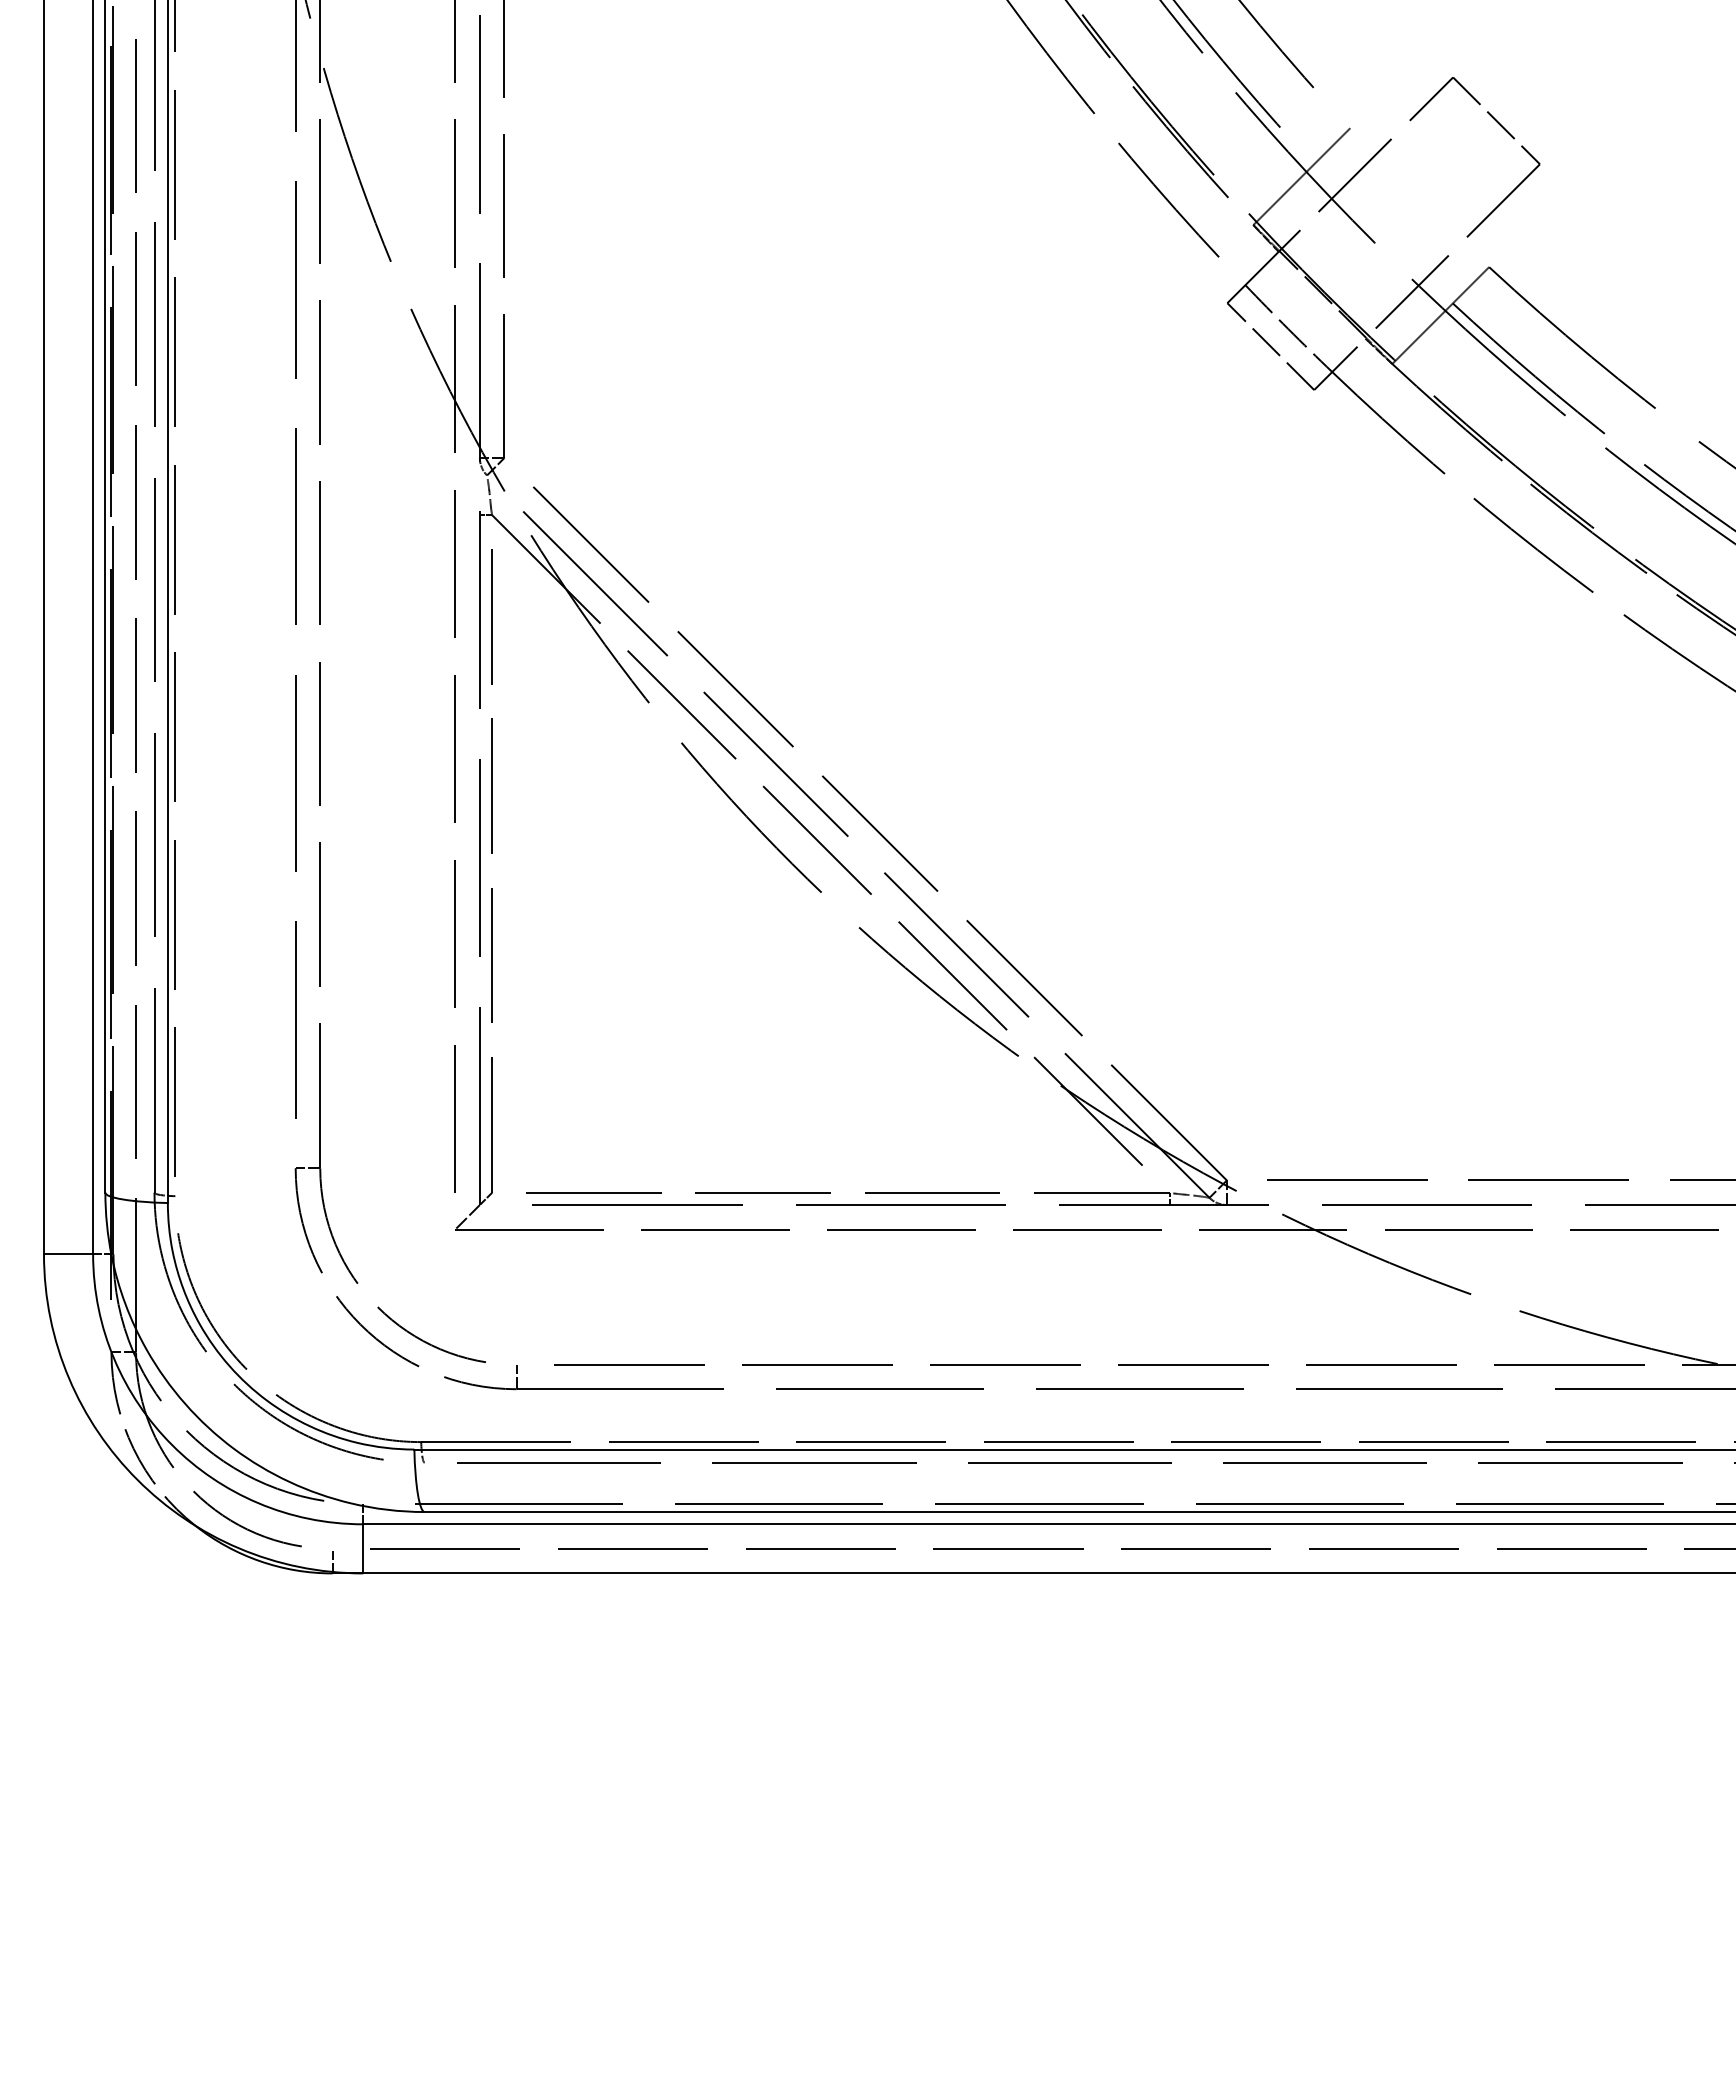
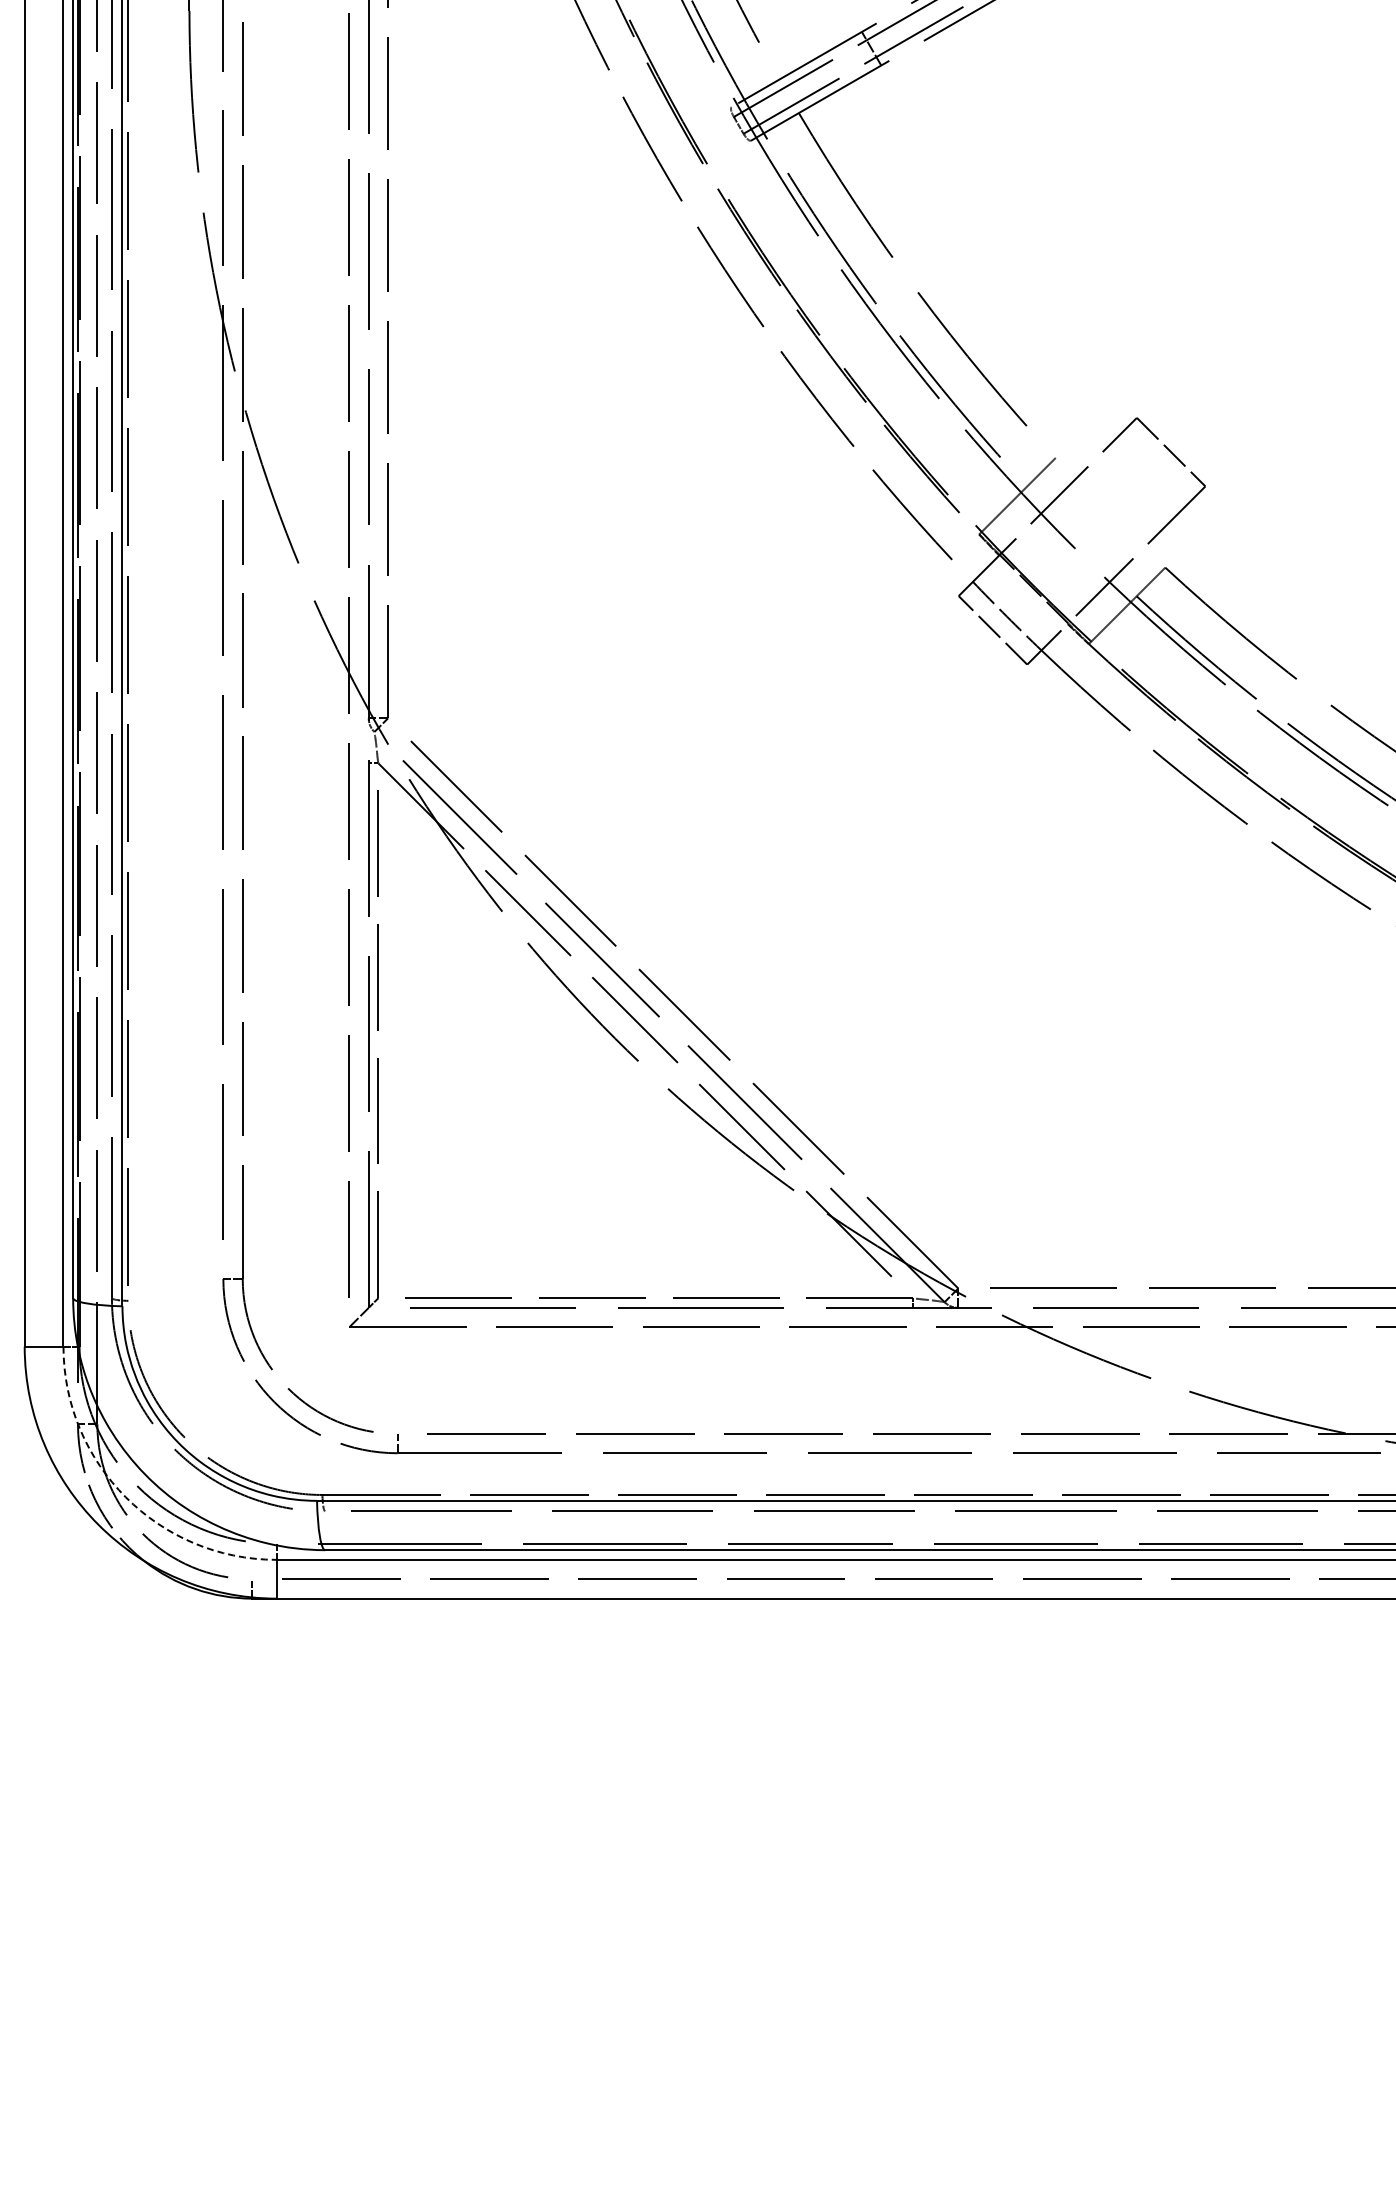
arc: (171, 1445) -> (125, 1497), solid -> dashed

